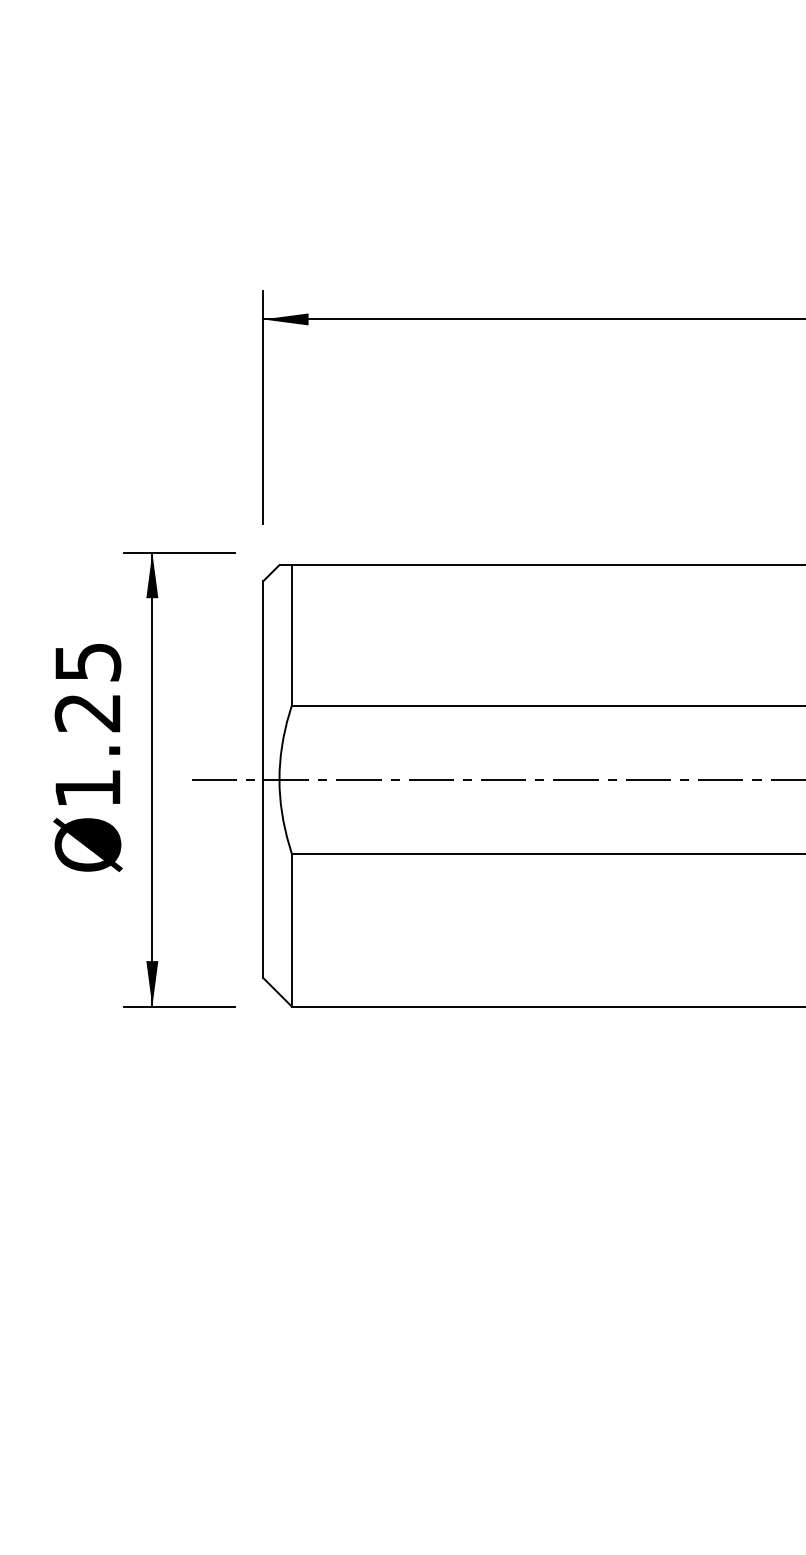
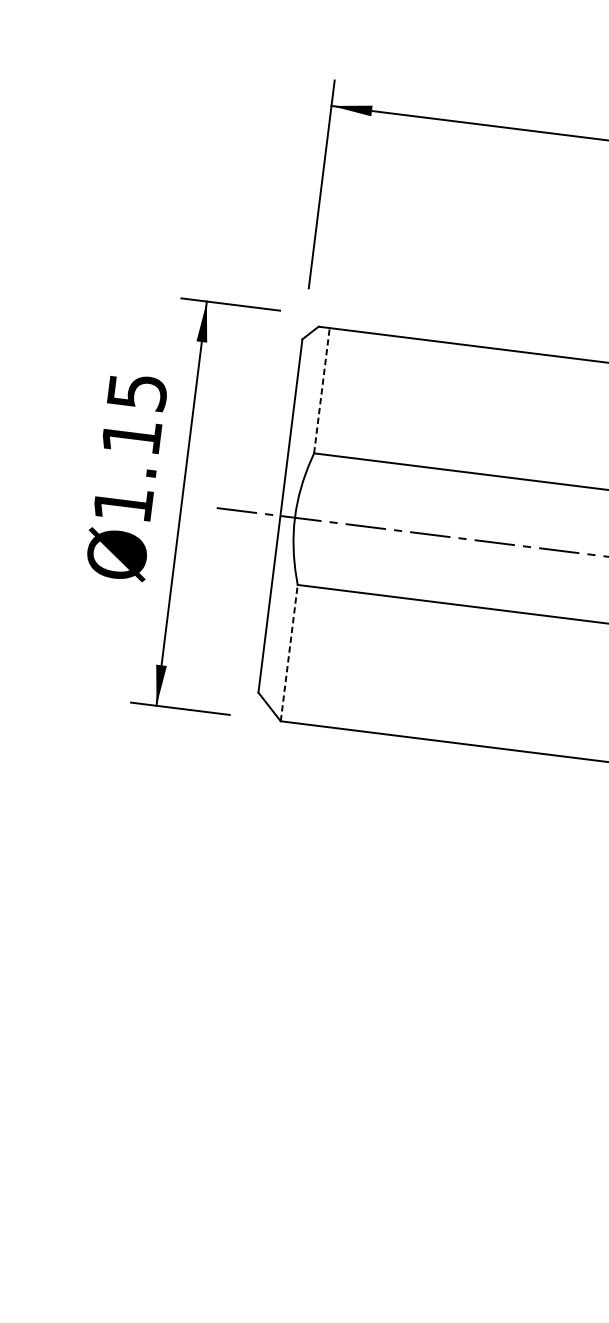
line: (291, 635) -> (321, 390), solid -> dashed
text: (87, 713) -> (131, 437), Ø1.25 -> Ø1.15
line: (291, 930) -> (288, 653), solid -> dashed

